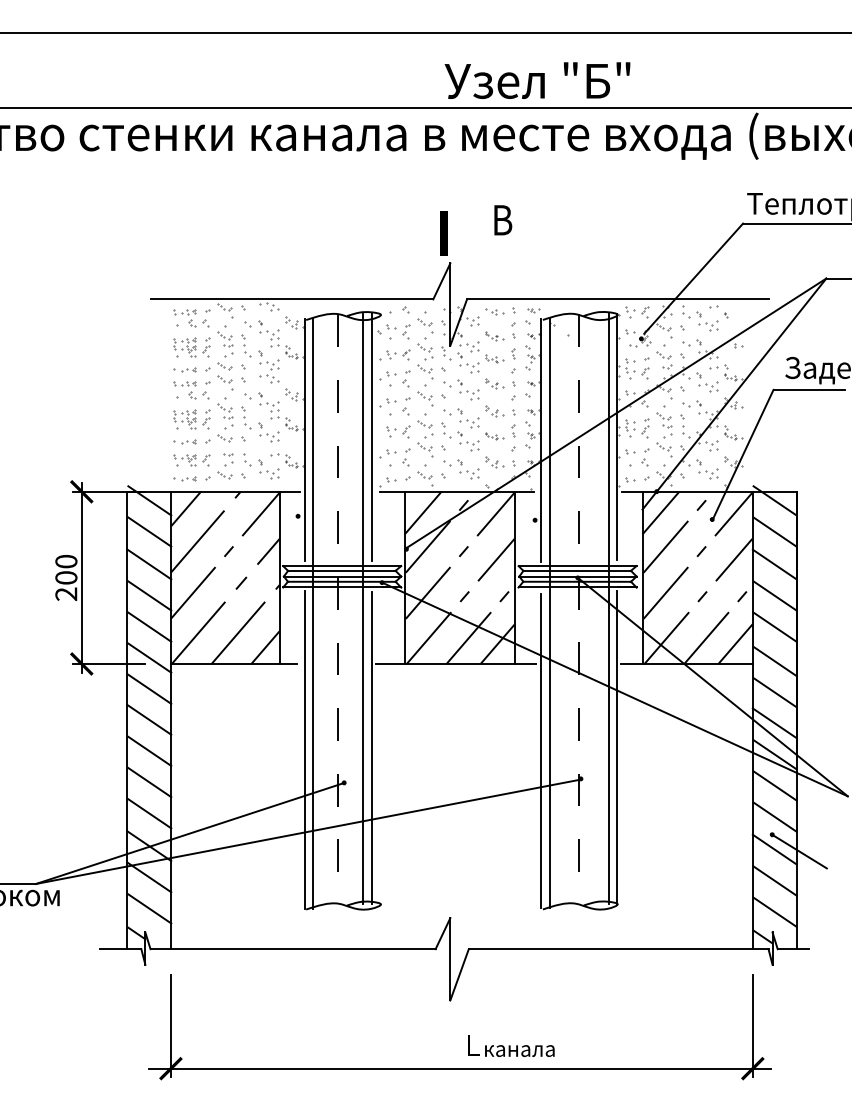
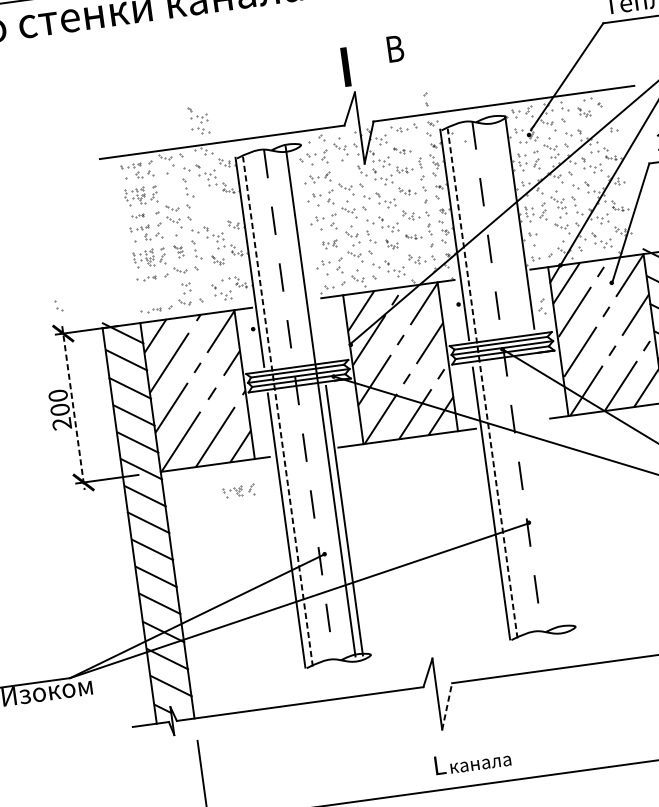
part: (707, 321) -> (584, 112), size x0.6
part: (513, 330) -> (425, 99), moved
part: (225, 344) -> (170, 189), removed
part: (425, 351) -> (343, 171), removed
part: (268, 366) -> (198, 120), moved
part: (184, 369) -> (137, 215), size x0.6
part: (225, 416) -> (178, 251), size x0.6
part: (398, 431) -> (329, 243), size x0.7
part: (268, 432) -> (217, 260), size x0.6
line: (371, 437) -> (307, 252), removed
part: (468, 441) -> (391, 244), size x0.6
part: (645, 457) -> (542, 306), moved
part: (247, 459) -> (59, 305), moved
part: (191, 460) -> (238, 491), moved
line: (81, 577) -> (73, 407), solid -> dashed
line: (608, 608) -> (532, 372), removed
line: (313, 613) -> (278, 411), solid -> dashed
line: (550, 613) -> (482, 383), solid -> dashed
line: (617, 746) -> (556, 490), removed
line: (459, 974) -> (447, 706), solid -> dashed
text: (511, 1045) -> (473, 760), moved

